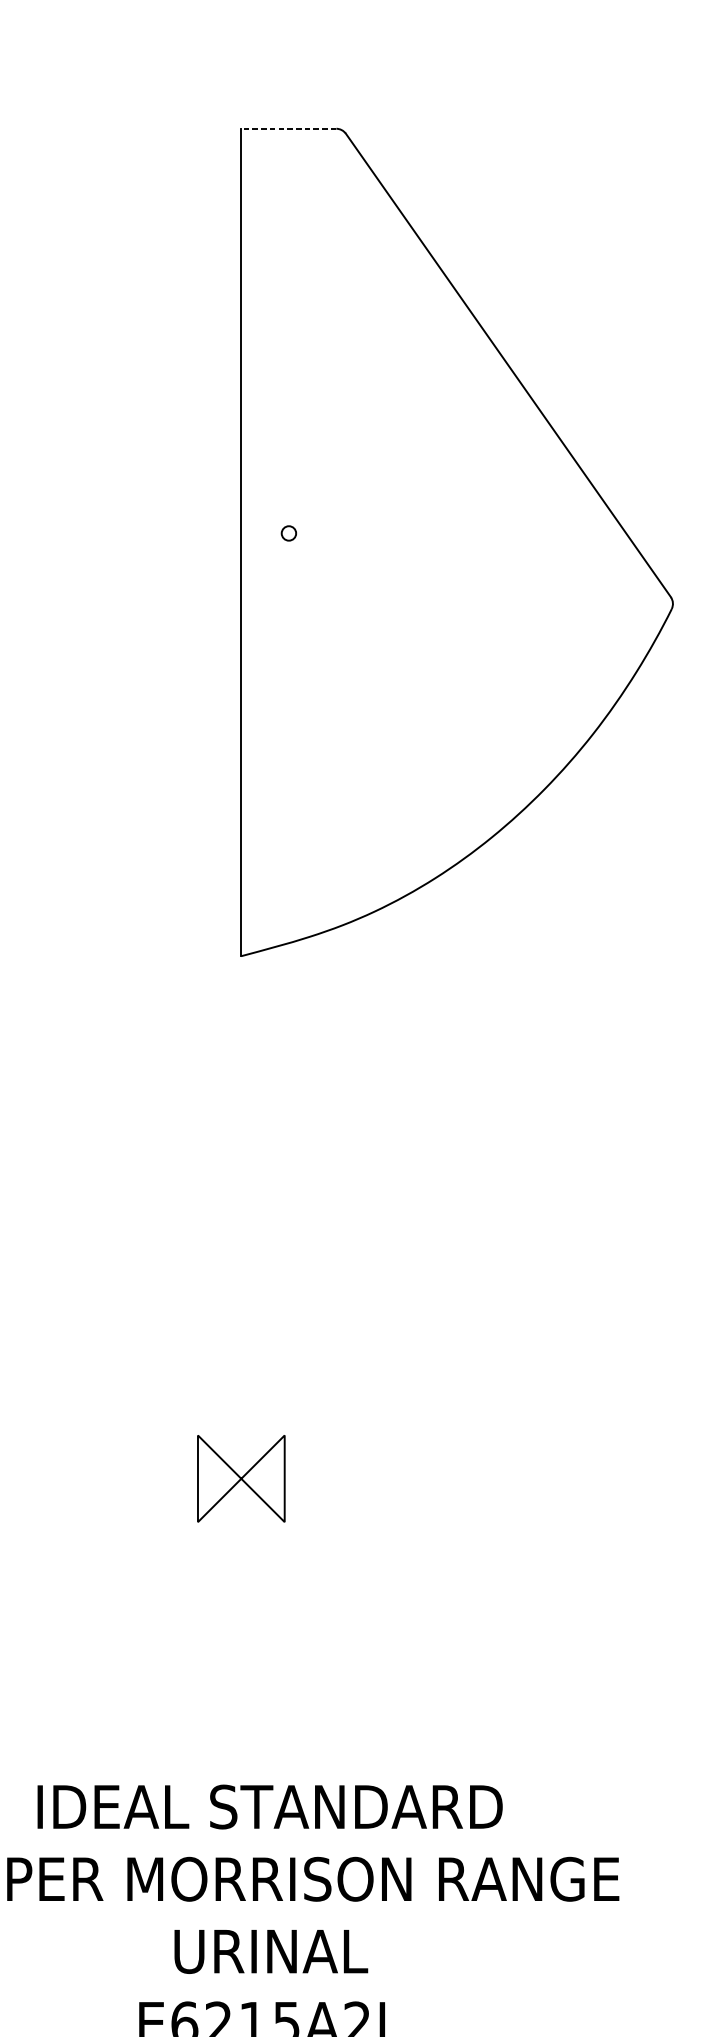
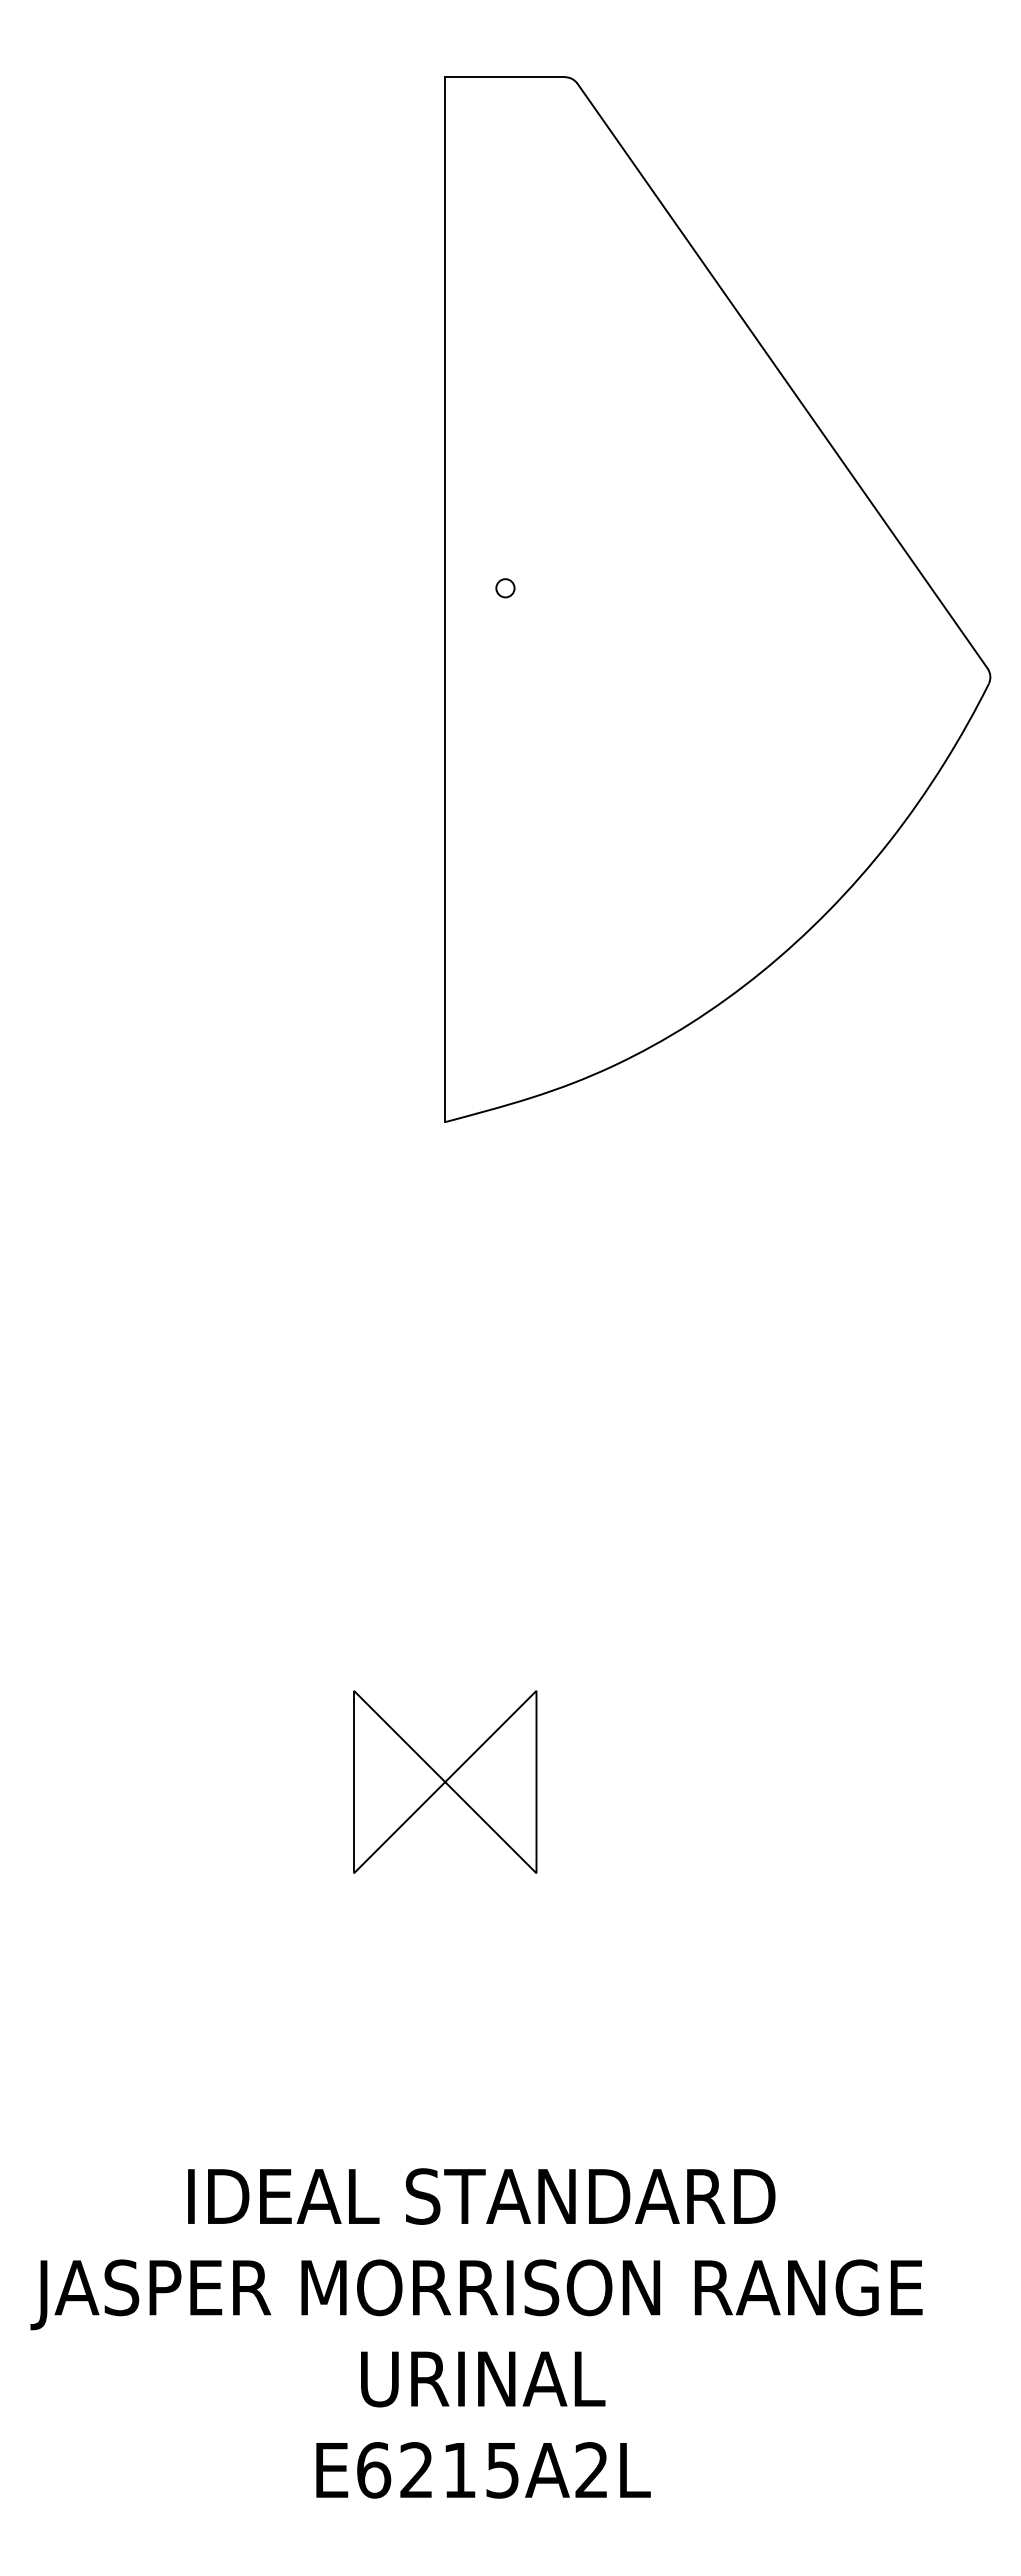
line: (288, 128) -> (504, 77), dashed -> solid
part: (241, 1478) -> (445, 1781), size x1.67

